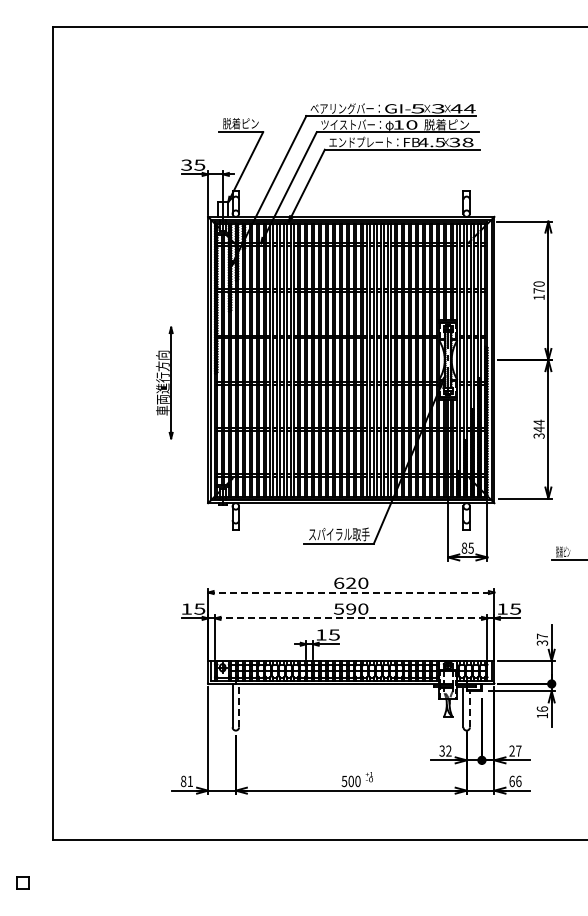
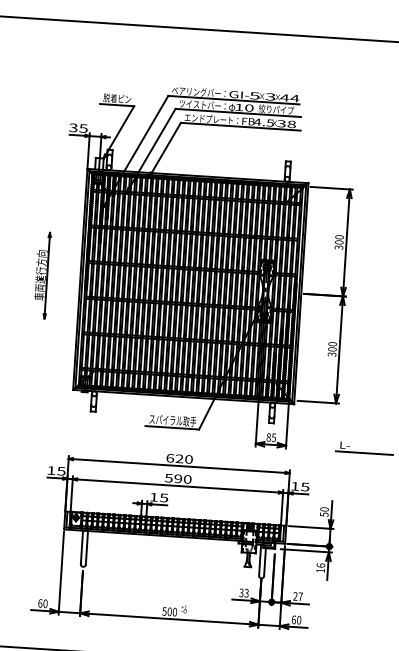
text: (446, 124) -> (276, 109), 脱着ピン -> 絞りパイプ
text: (538, 294) -> (338, 245), 170 -> 300
part: (164, 382) -> (42, 274), moved
text: (538, 425) -> (332, 346), 344 -> 300
text: (563, 551) -> (345, 444), 脱着ピン -> L-
line: (351, 592) -> (179, 466), dashed -> solid
line: (351, 618) -> (178, 486), dashed -> solid
text: (542, 639) -> (324, 511), 37 -> 50
line: (239, 705) -> (87, 547), dashed -> solid
line: (469, 708) -> (264, 561), dashed -> solid
text: (448, 751) -> (246, 593), 32 -> 33
text: (518, 780) -> (298, 619), 66 -> 60
text: (186, 781) -> (42, 603), 81 -> 60

